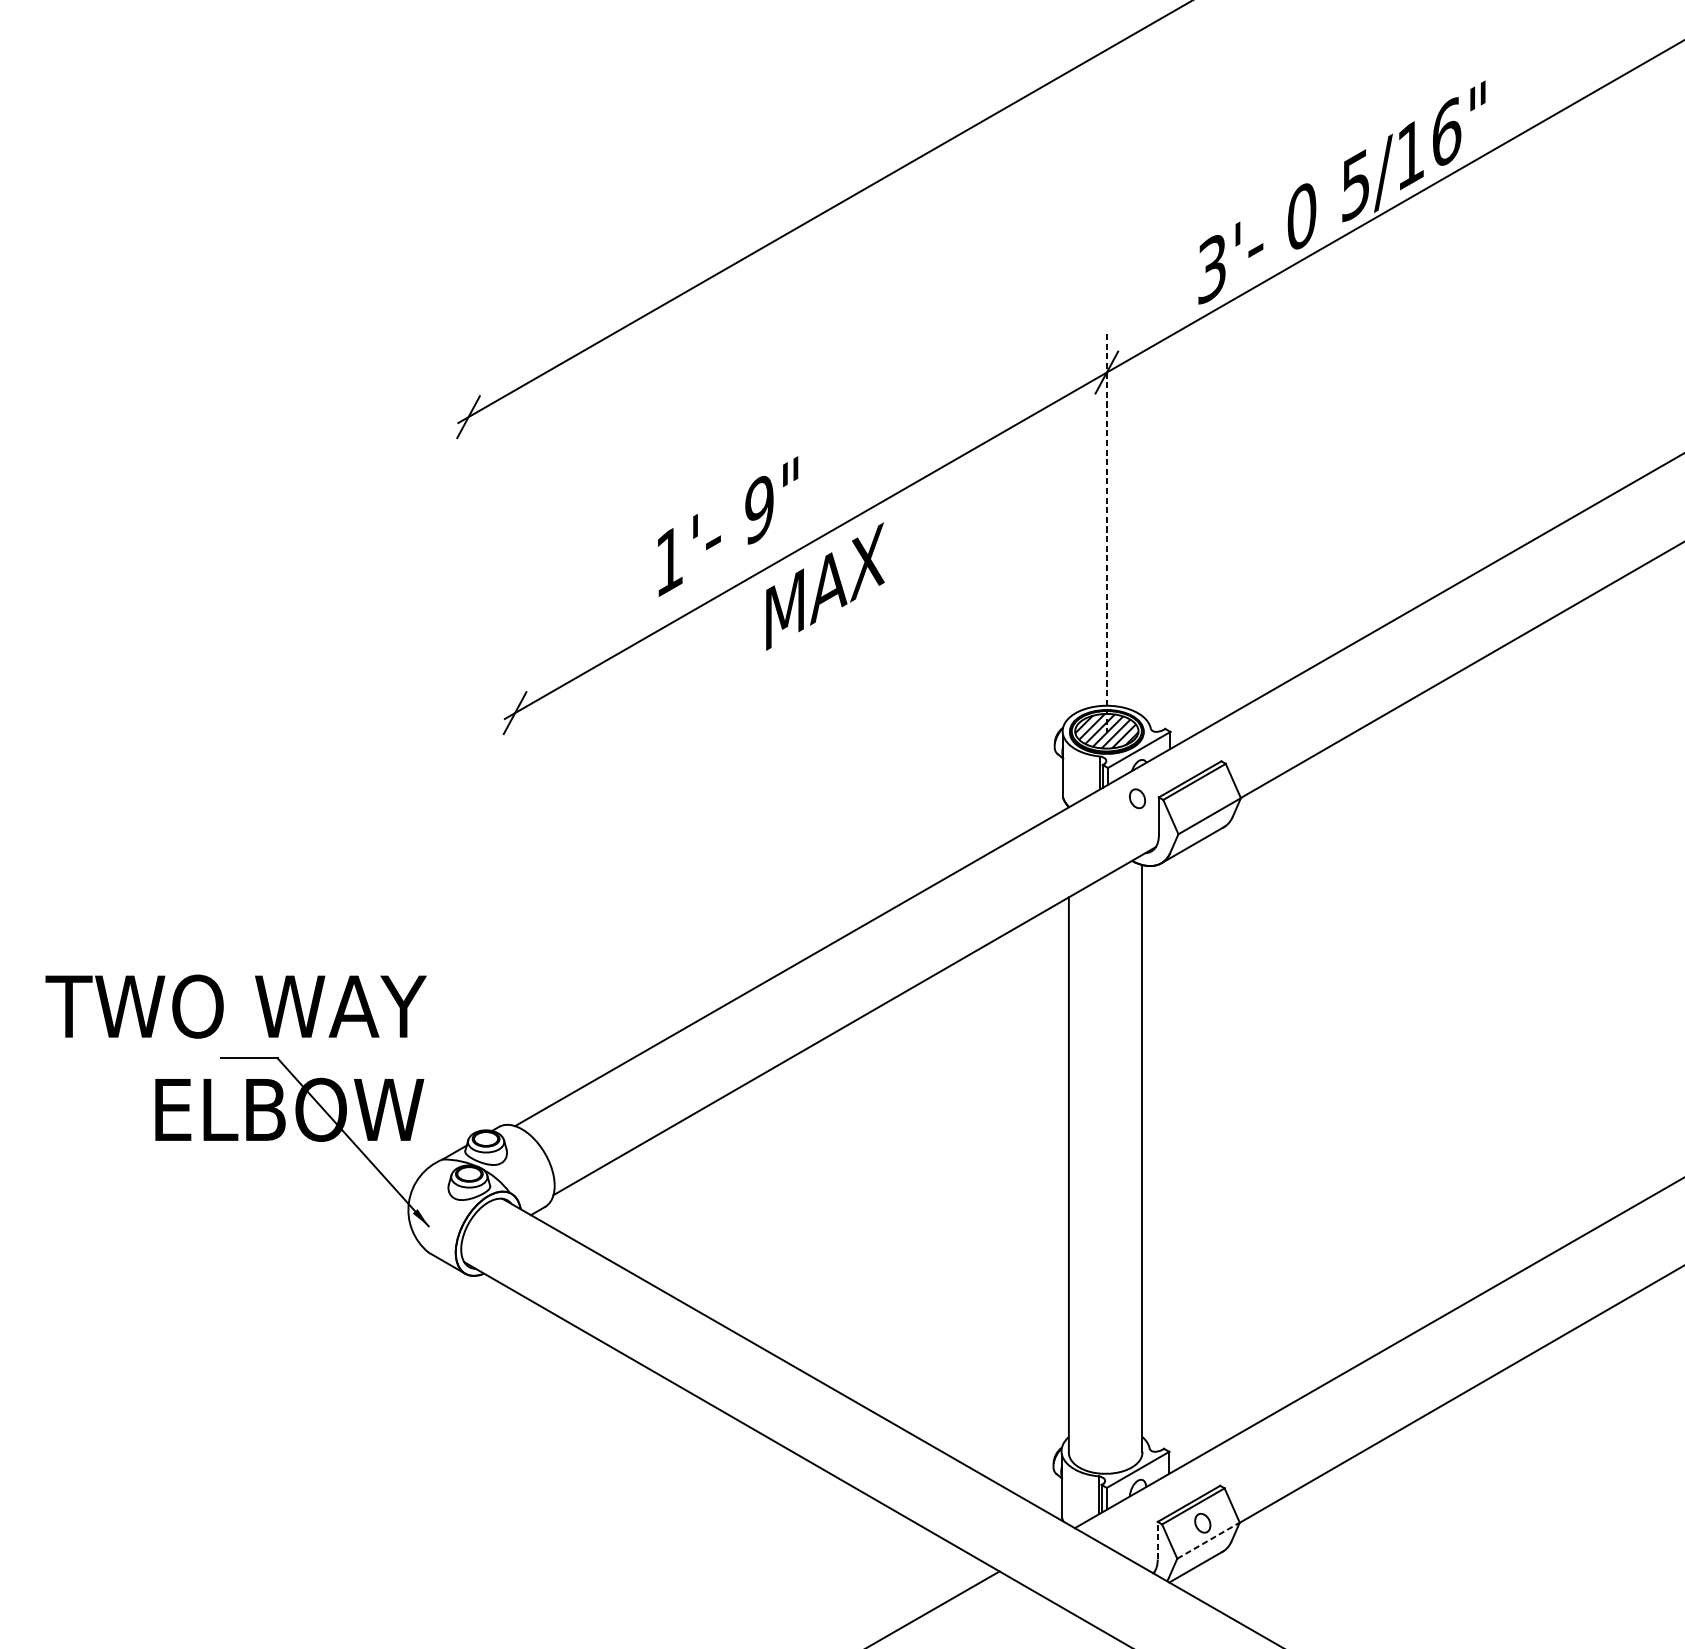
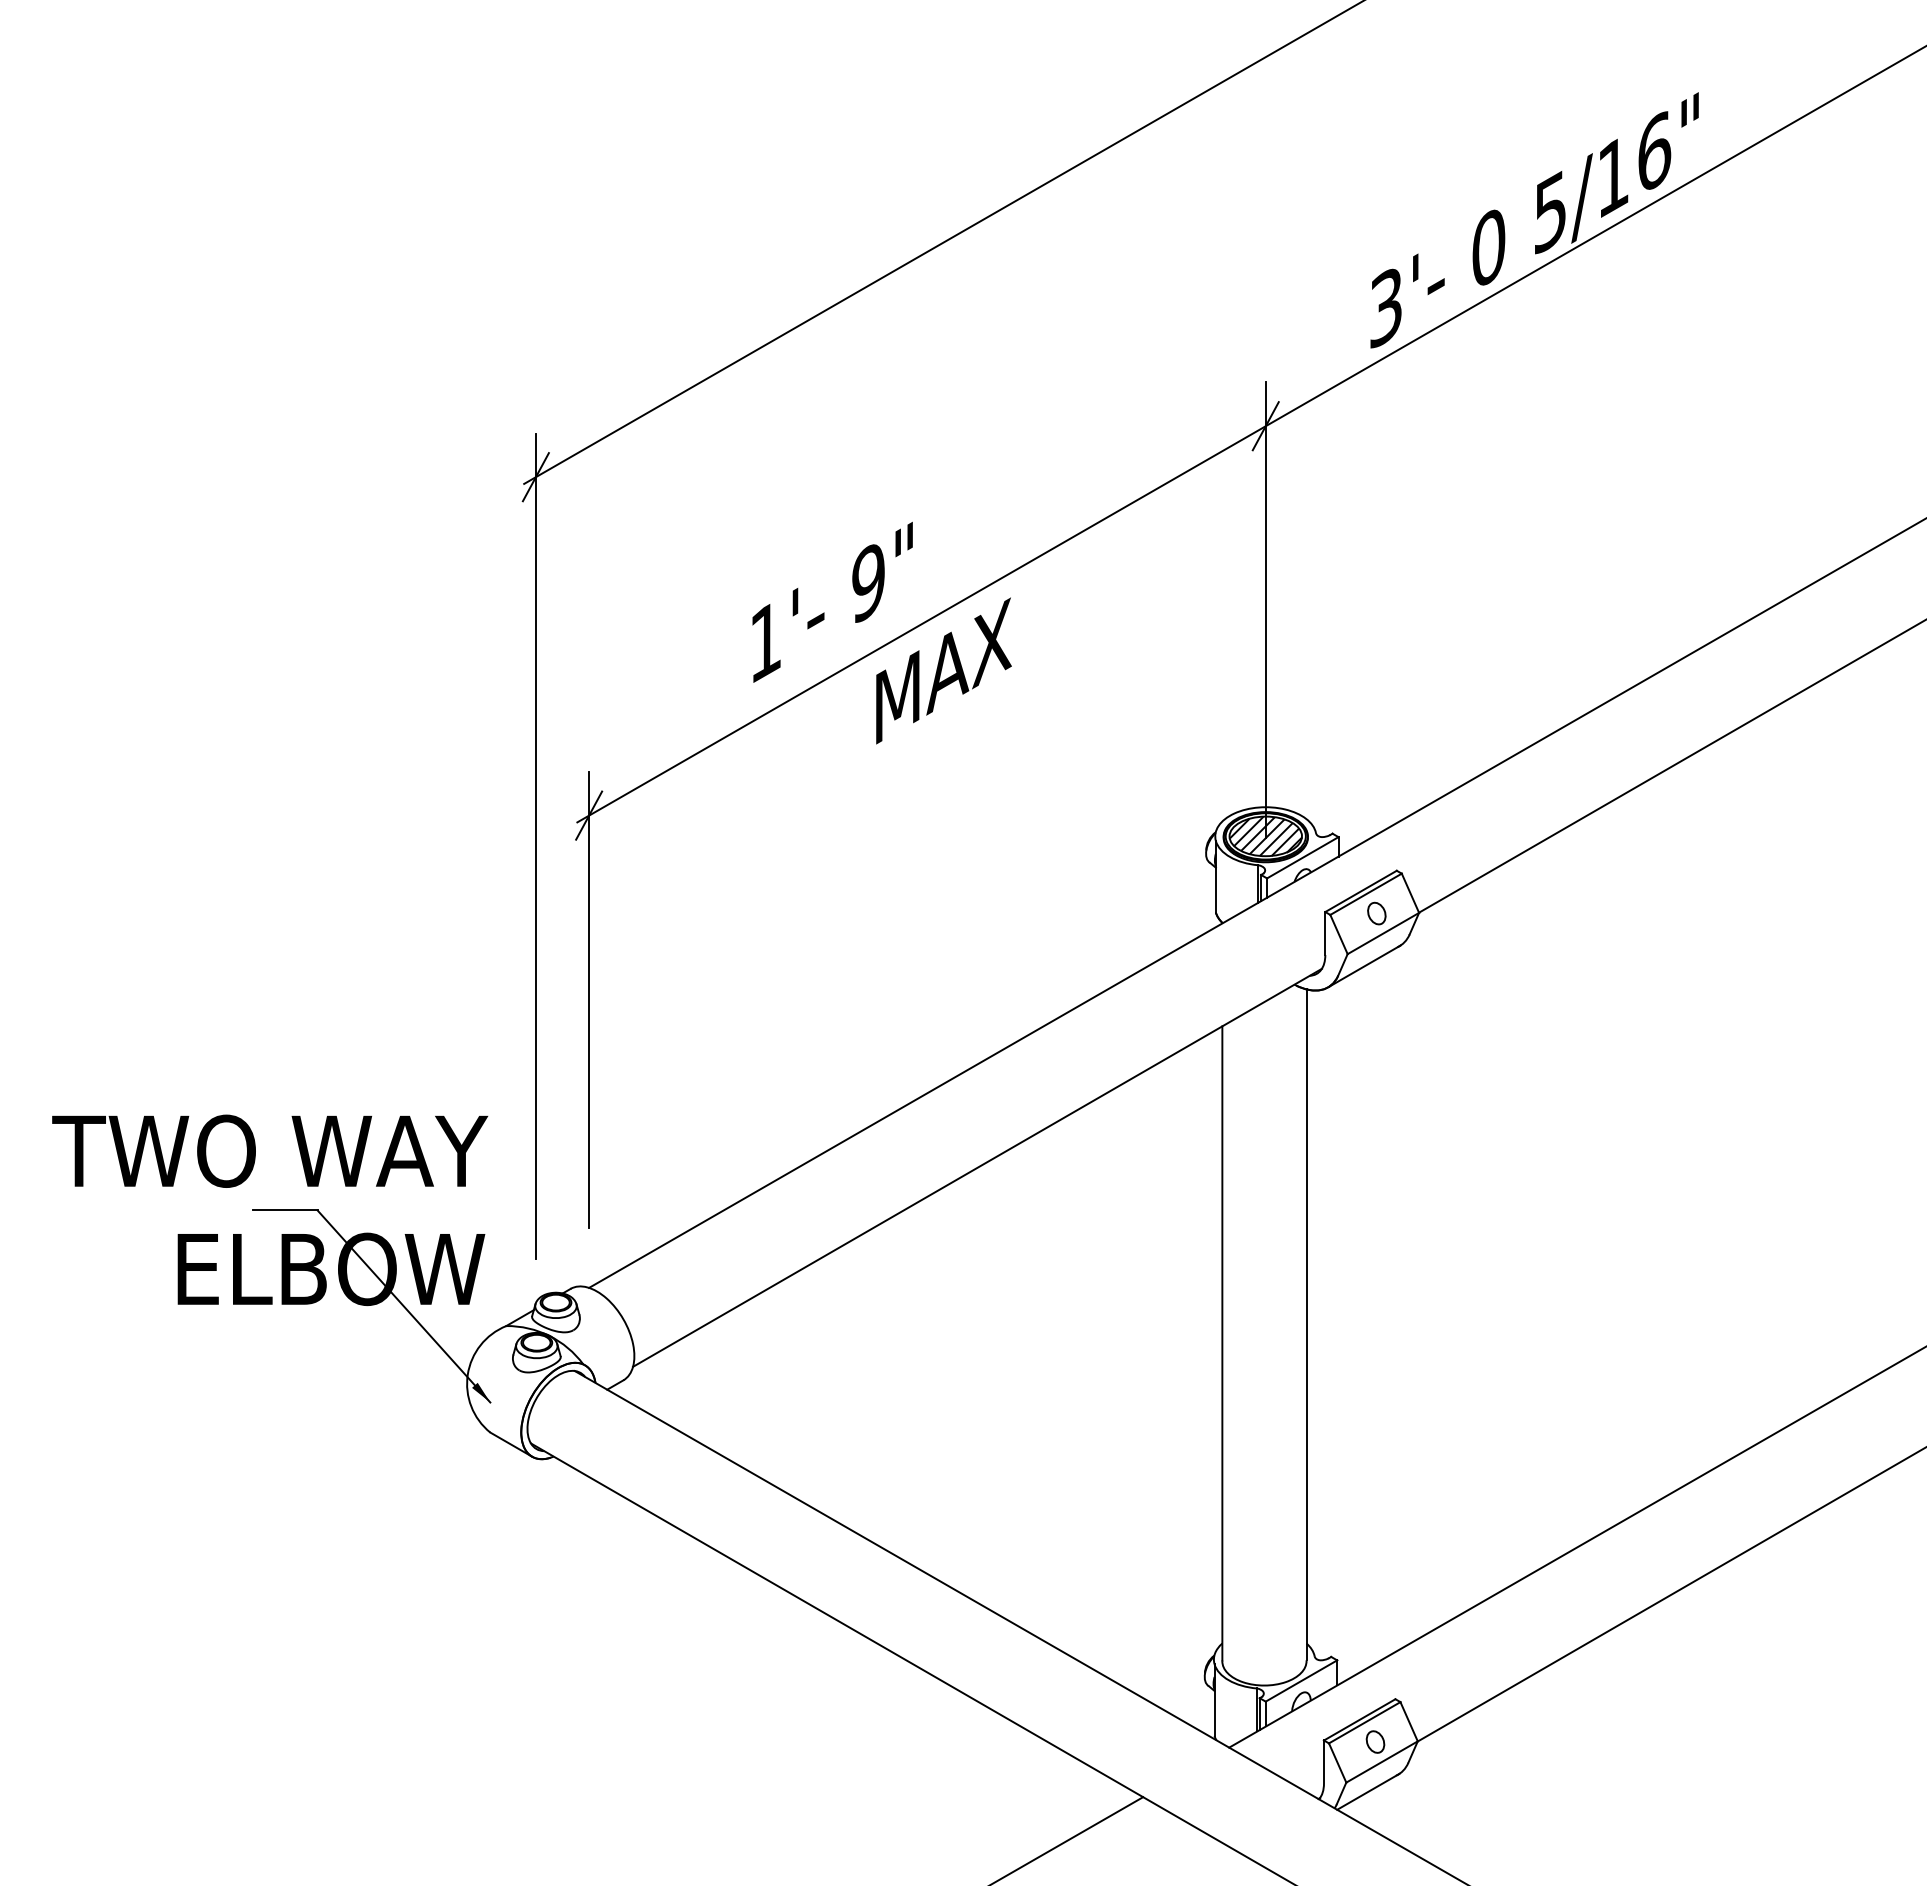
line: (1106, 533) -> (1265, 610), dashed -> solid
line: (468, 739) -> (535, 845), added
part: (1137, 798) -> (1376, 913), moved
line: (515, 873) -> (589, 999), added
line: (1157, 1540) -> (1323, 1761), dashed -> solid
line: (1208, 1540) -> (1382, 1761), dashed -> solid

